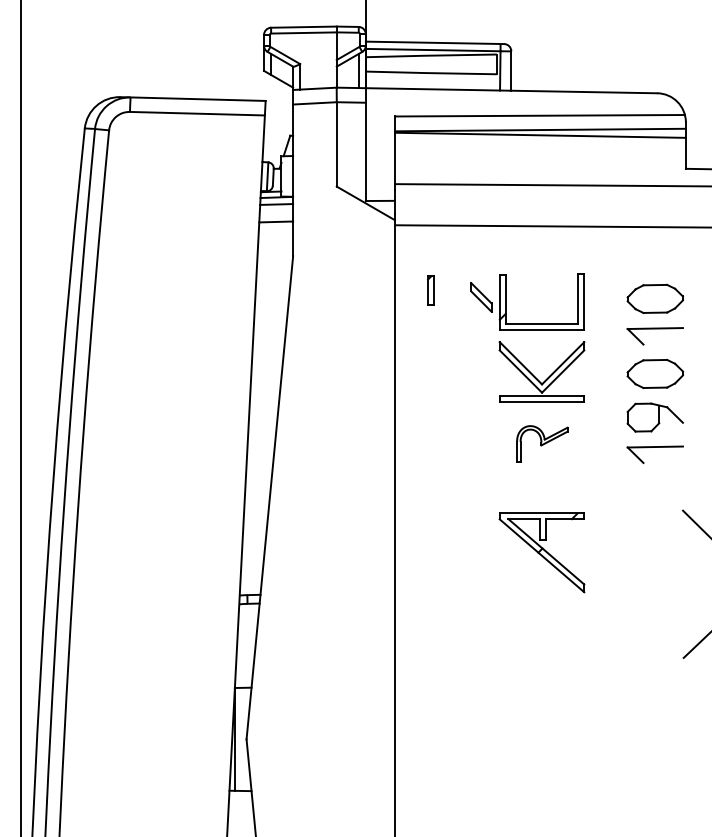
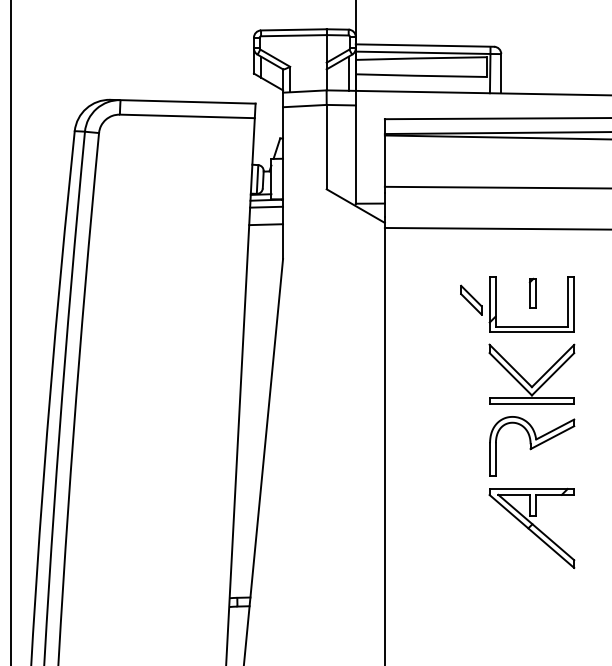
part: (430, 290) -> (532, 293), moved
part: (542, 443) -> (532, 446), size x1.67
part: (541, 552) -> (531, 528), moved

